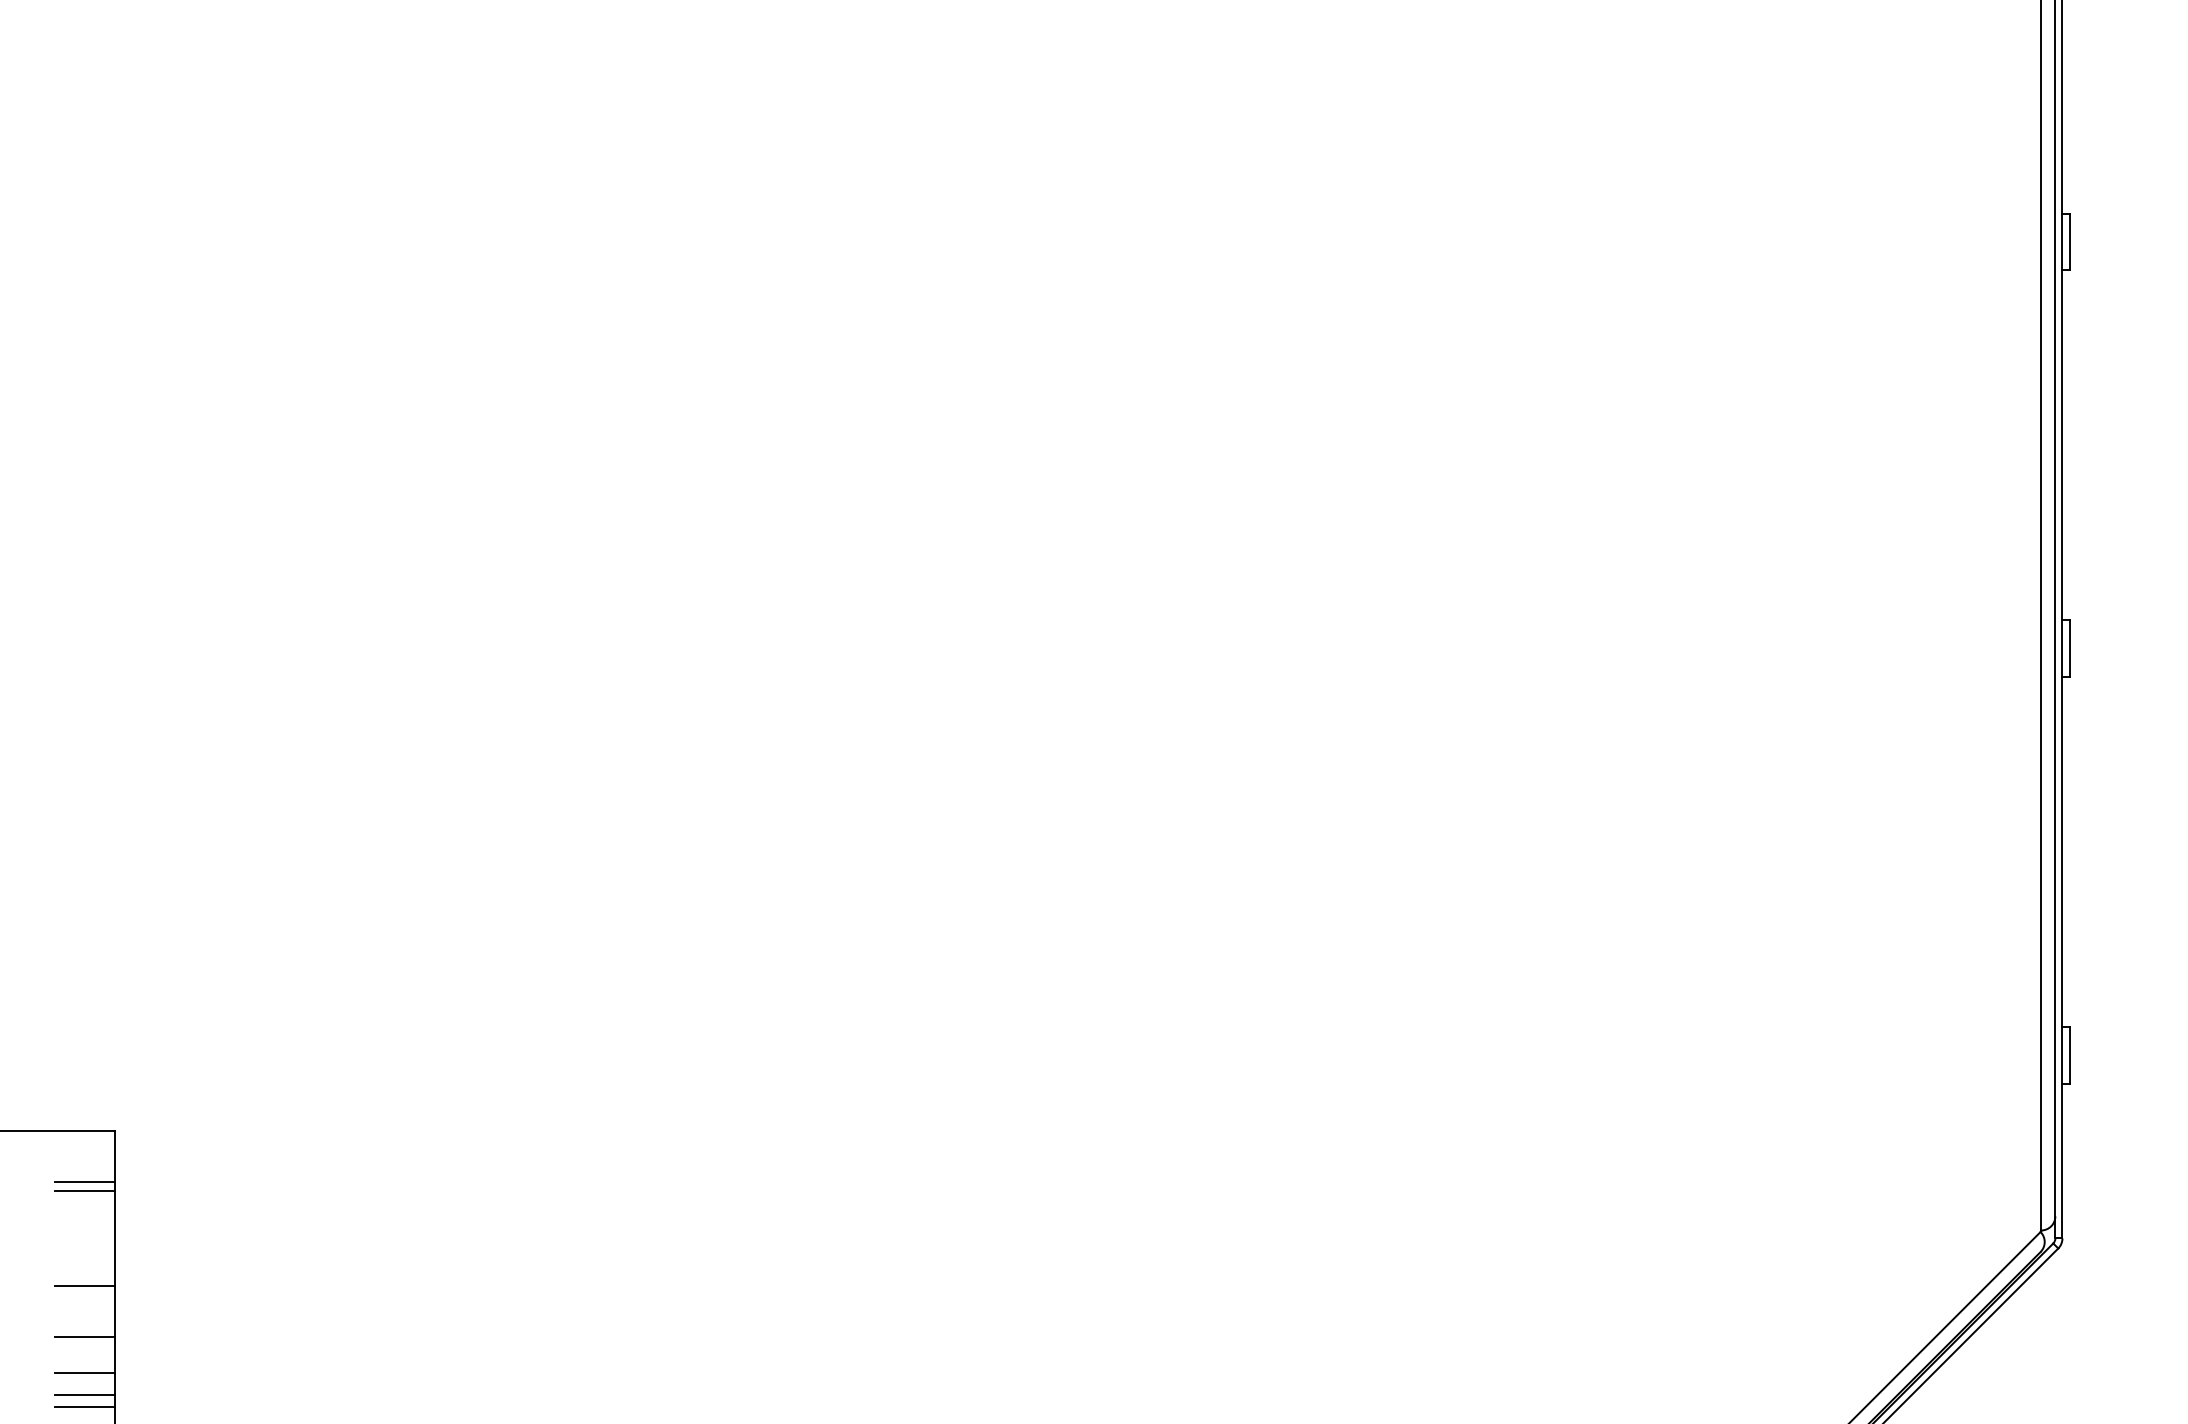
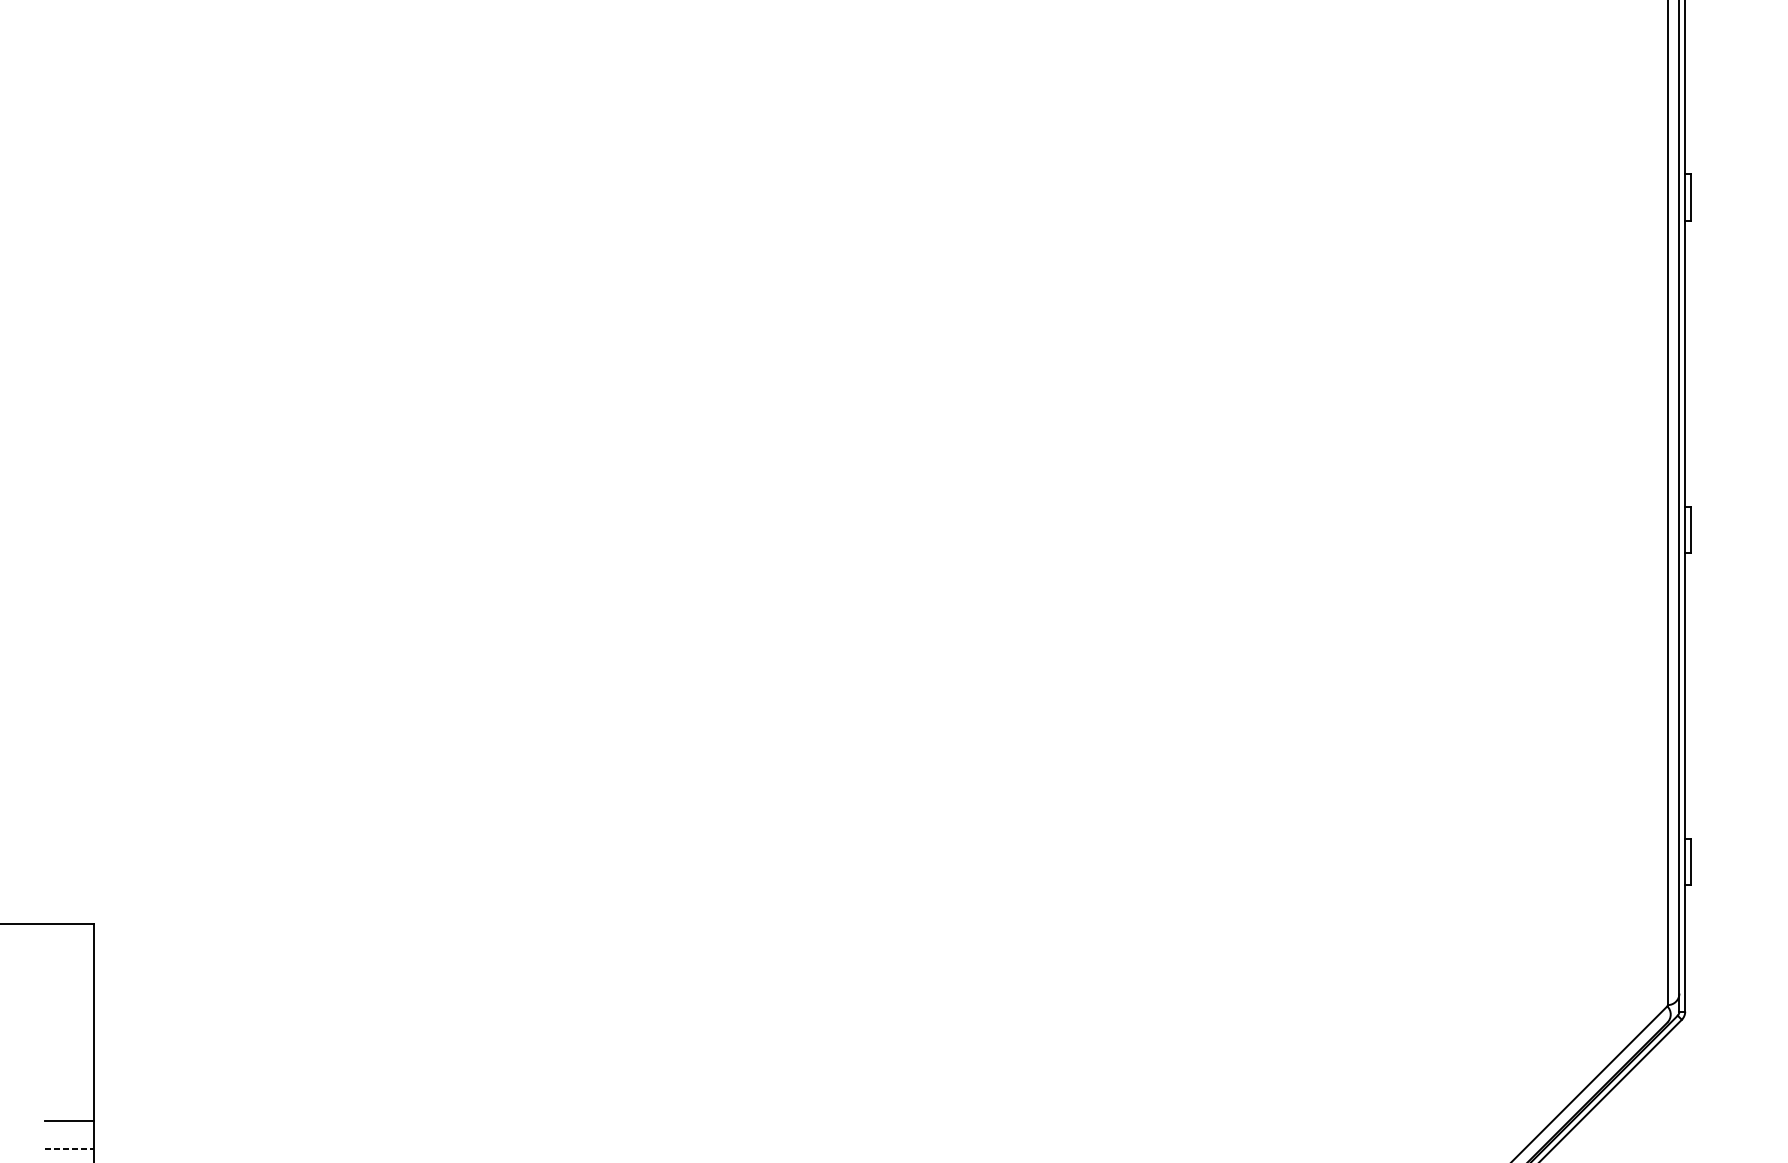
line: (84, 1182) -> (69, 965), removed
line: (84, 1190) -> (69, 972), removed
line: (84, 1286) -> (69, 1050), removed
line: (84, 1337) -> (69, 1092), removed
line: (84, 1395) -> (69, 1139), removed
line: (85, 1406) -> (70, 1148), solid -> dashed

